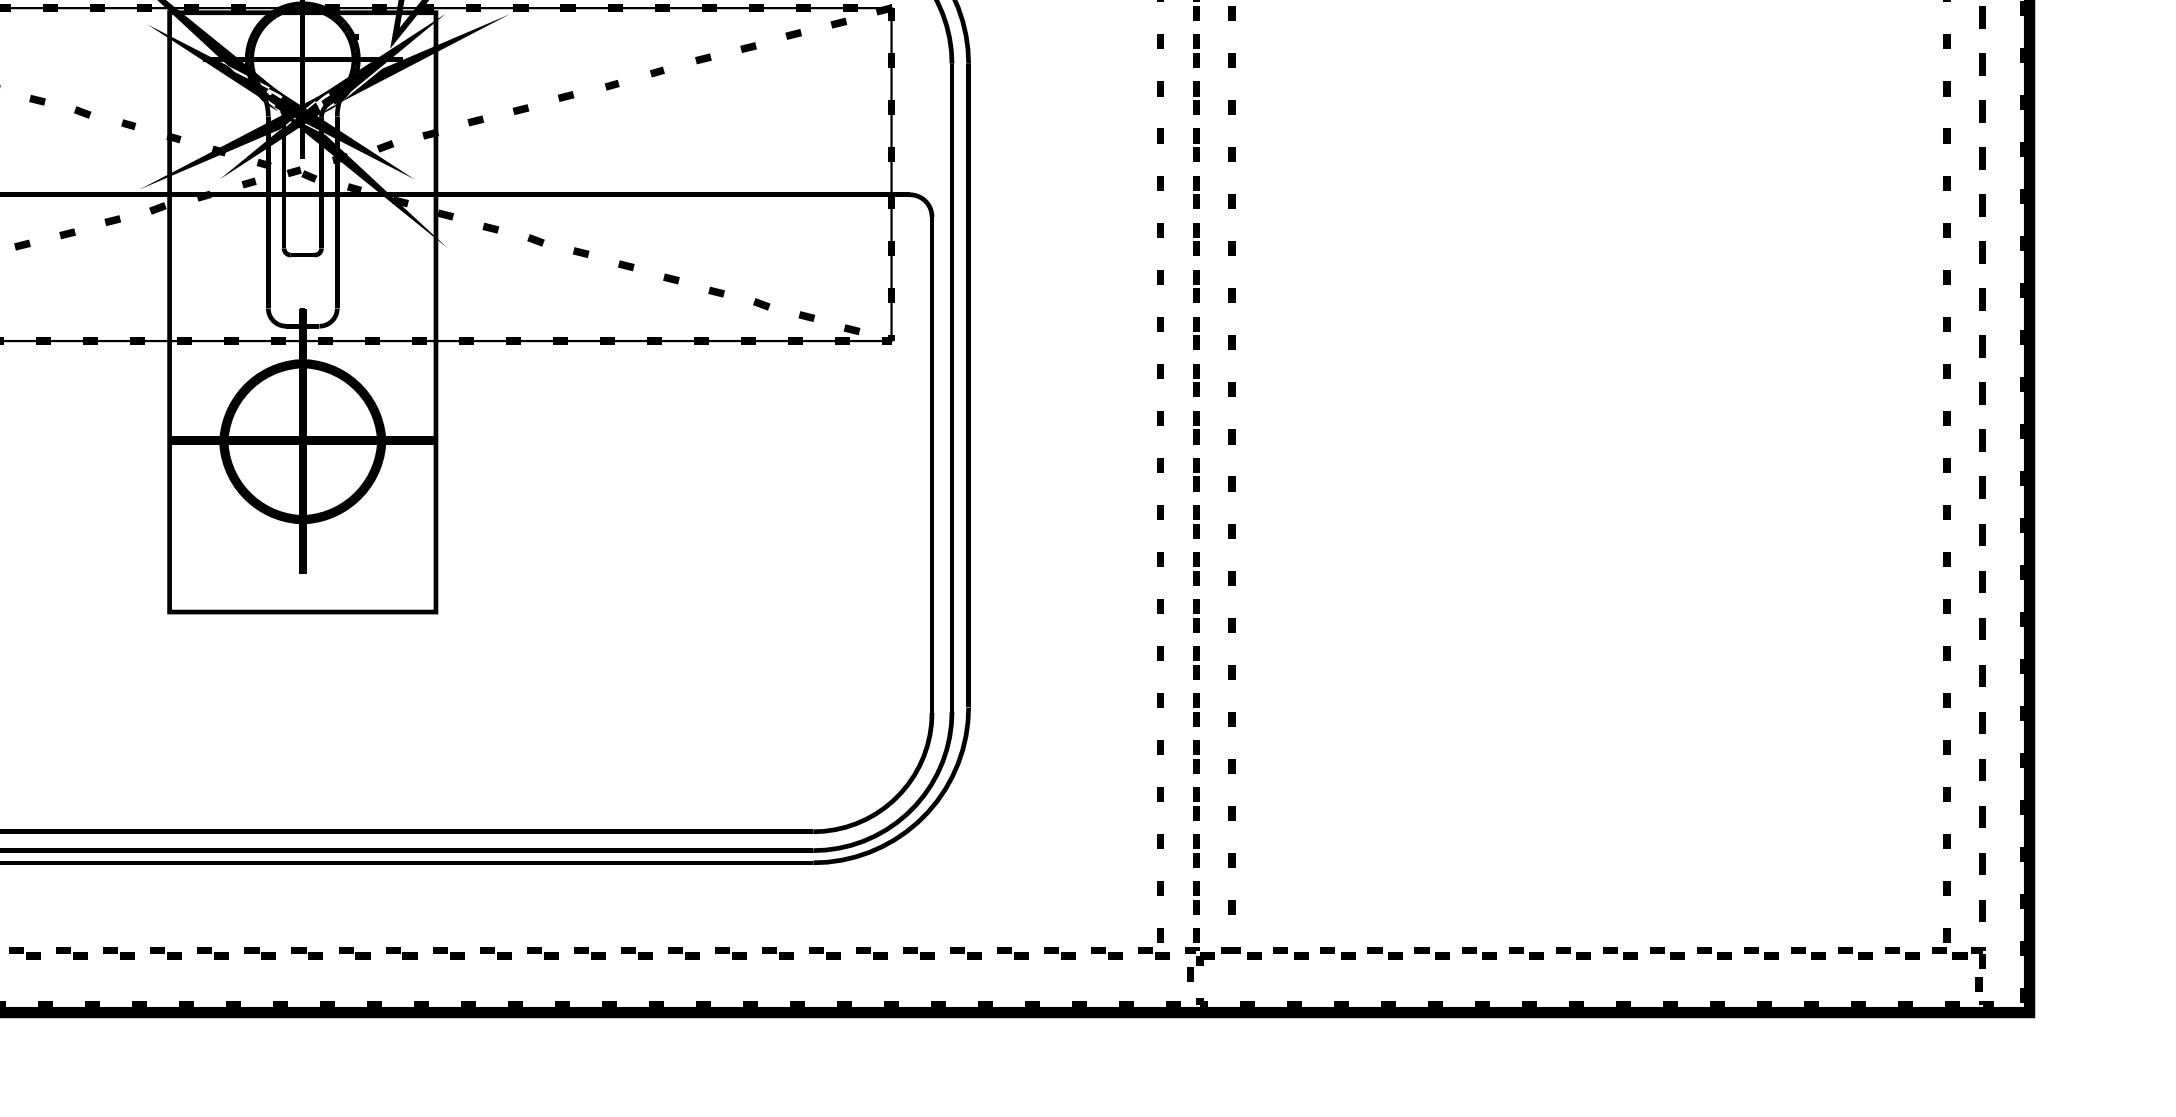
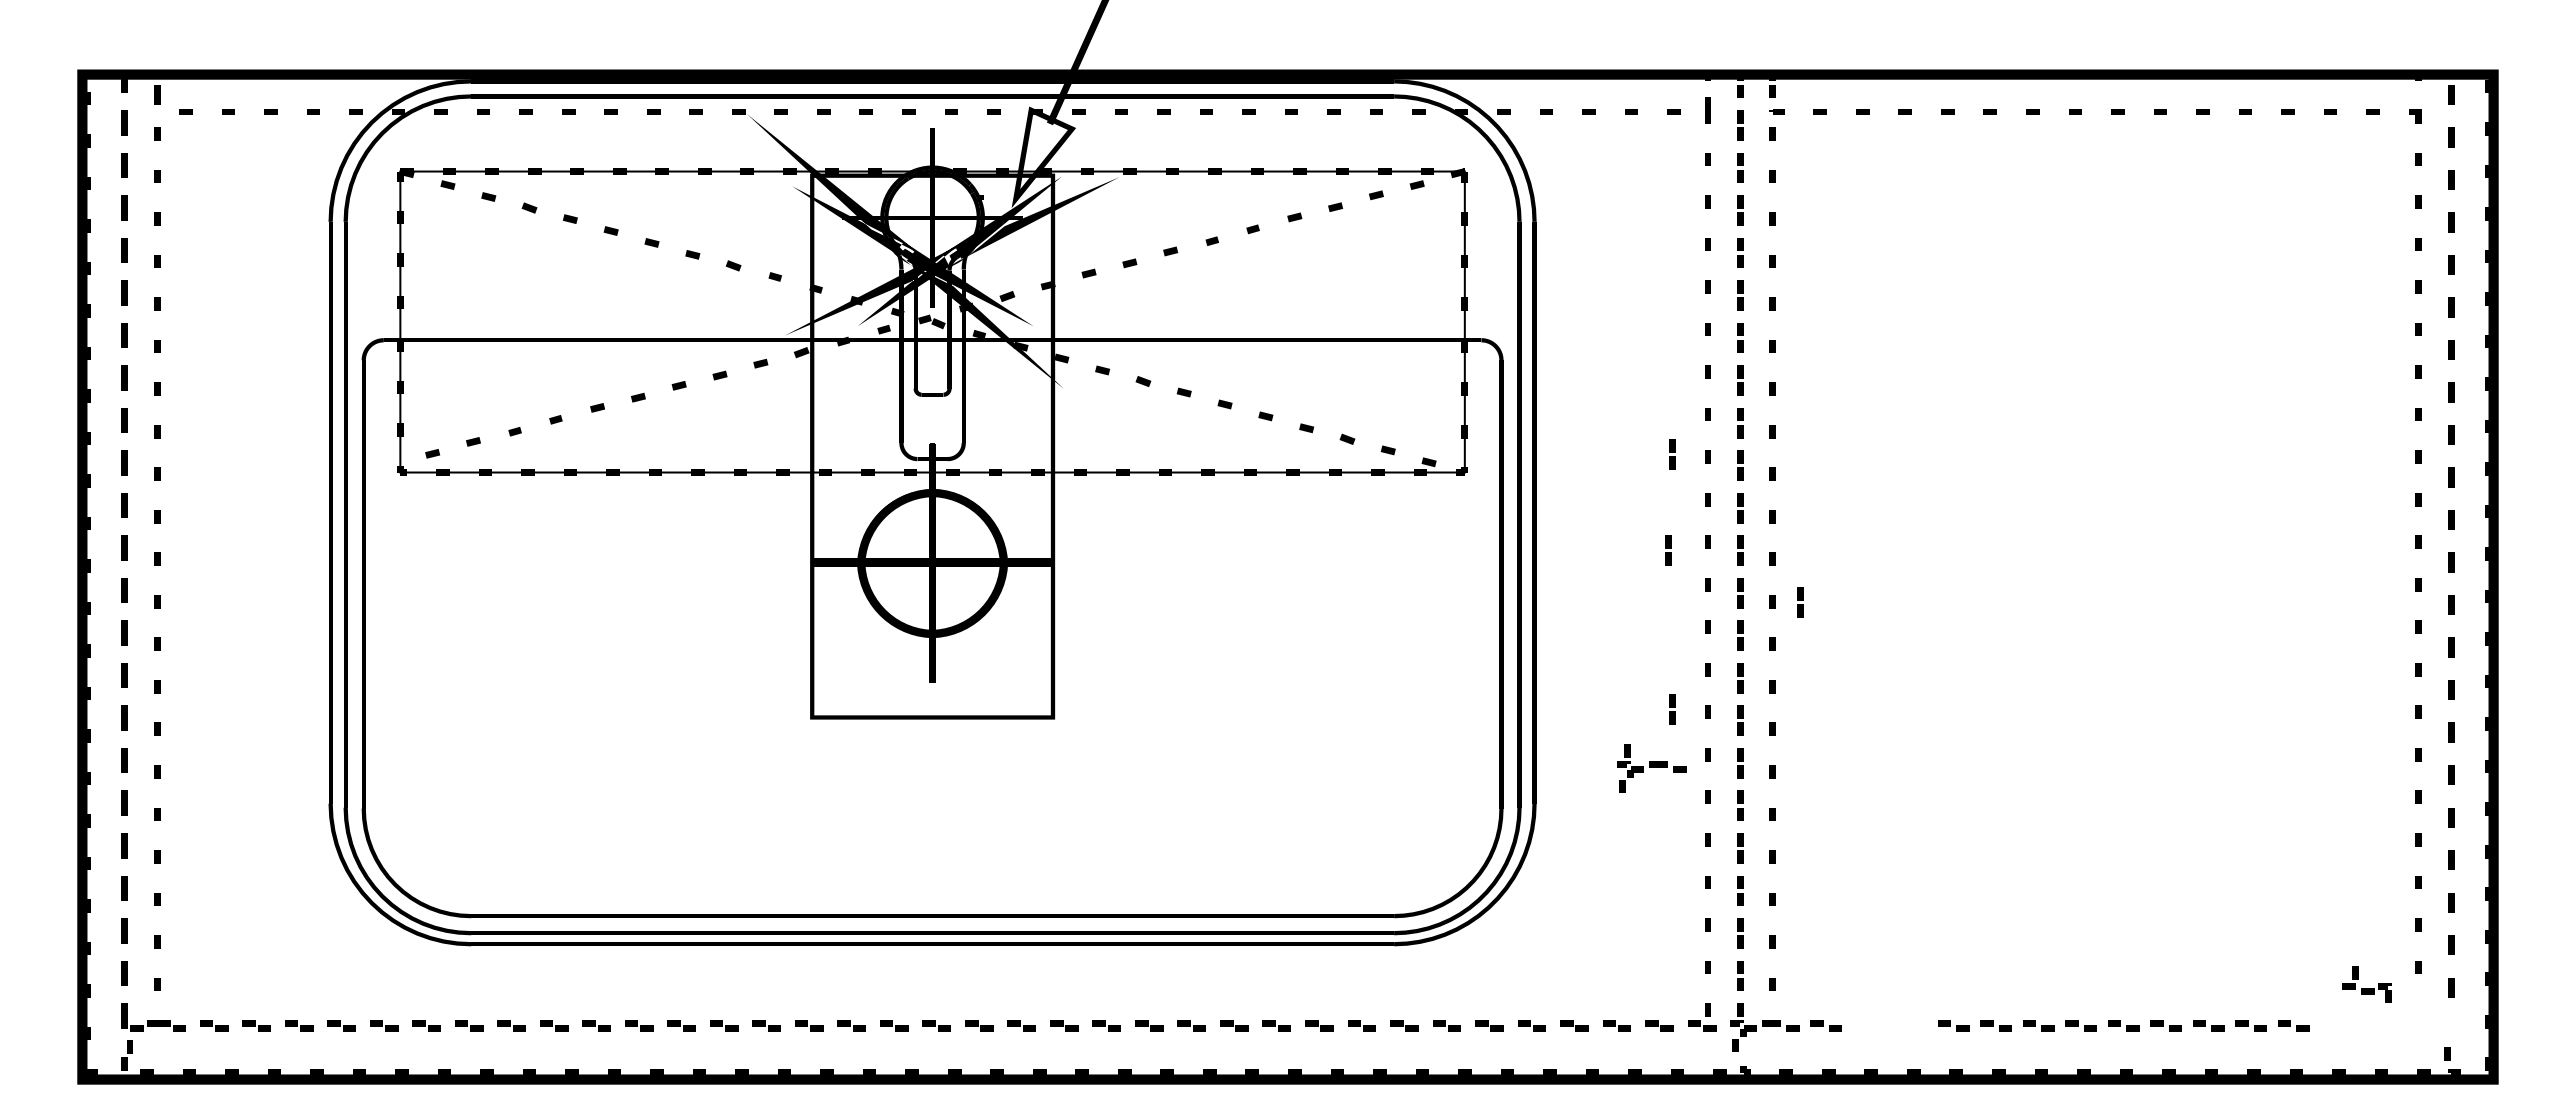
part: (1121, 321) -> (1672, 454), added
part: (1116, 427) -> (1668, 550), added
part: (1262, 484) -> (1800, 602), added
part: (1121, 603) -> (1672, 709), added
part: (1098, 668) -> (1651, 768), added
part: (1958, 948) -> (2366, 984), moved
part: (1338, 952) -> (1868, 1025), removed
part: (1384, 952) -> (1910, 1025), removed
part: (1854, 952) -> (2335, 1025), removed
part: (1902, 952) -> (2378, 1025), removed

